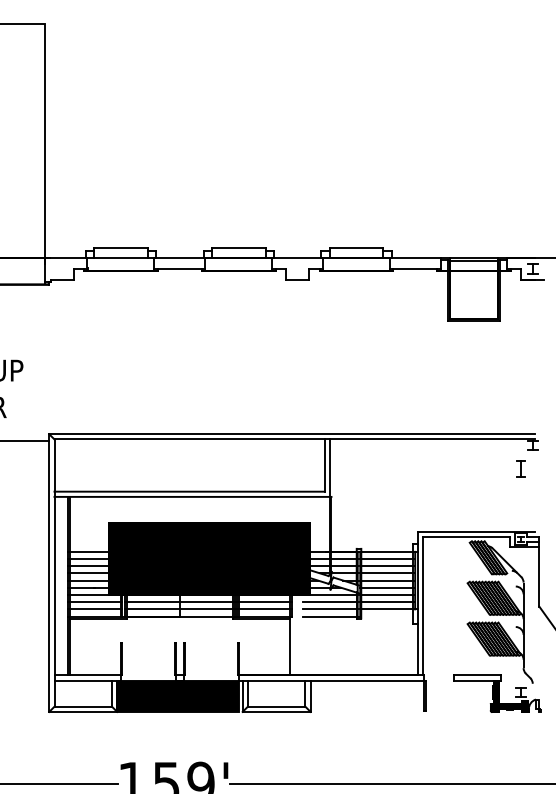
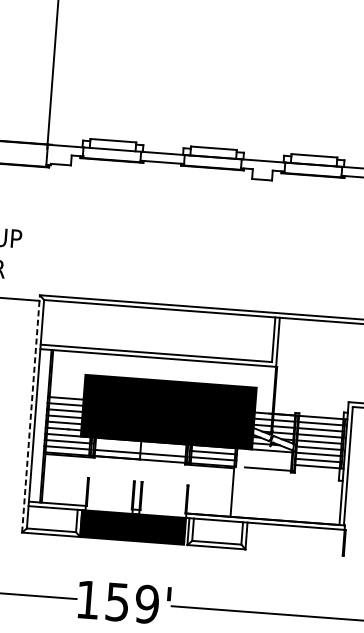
line: (49, 573) -> (31, 414), solid -> dashed
line: (179, 602) -> (140, 447), removed
line: (329, 602) -> (268, 457), removed
line: (329, 609) -> (268, 463), removed

